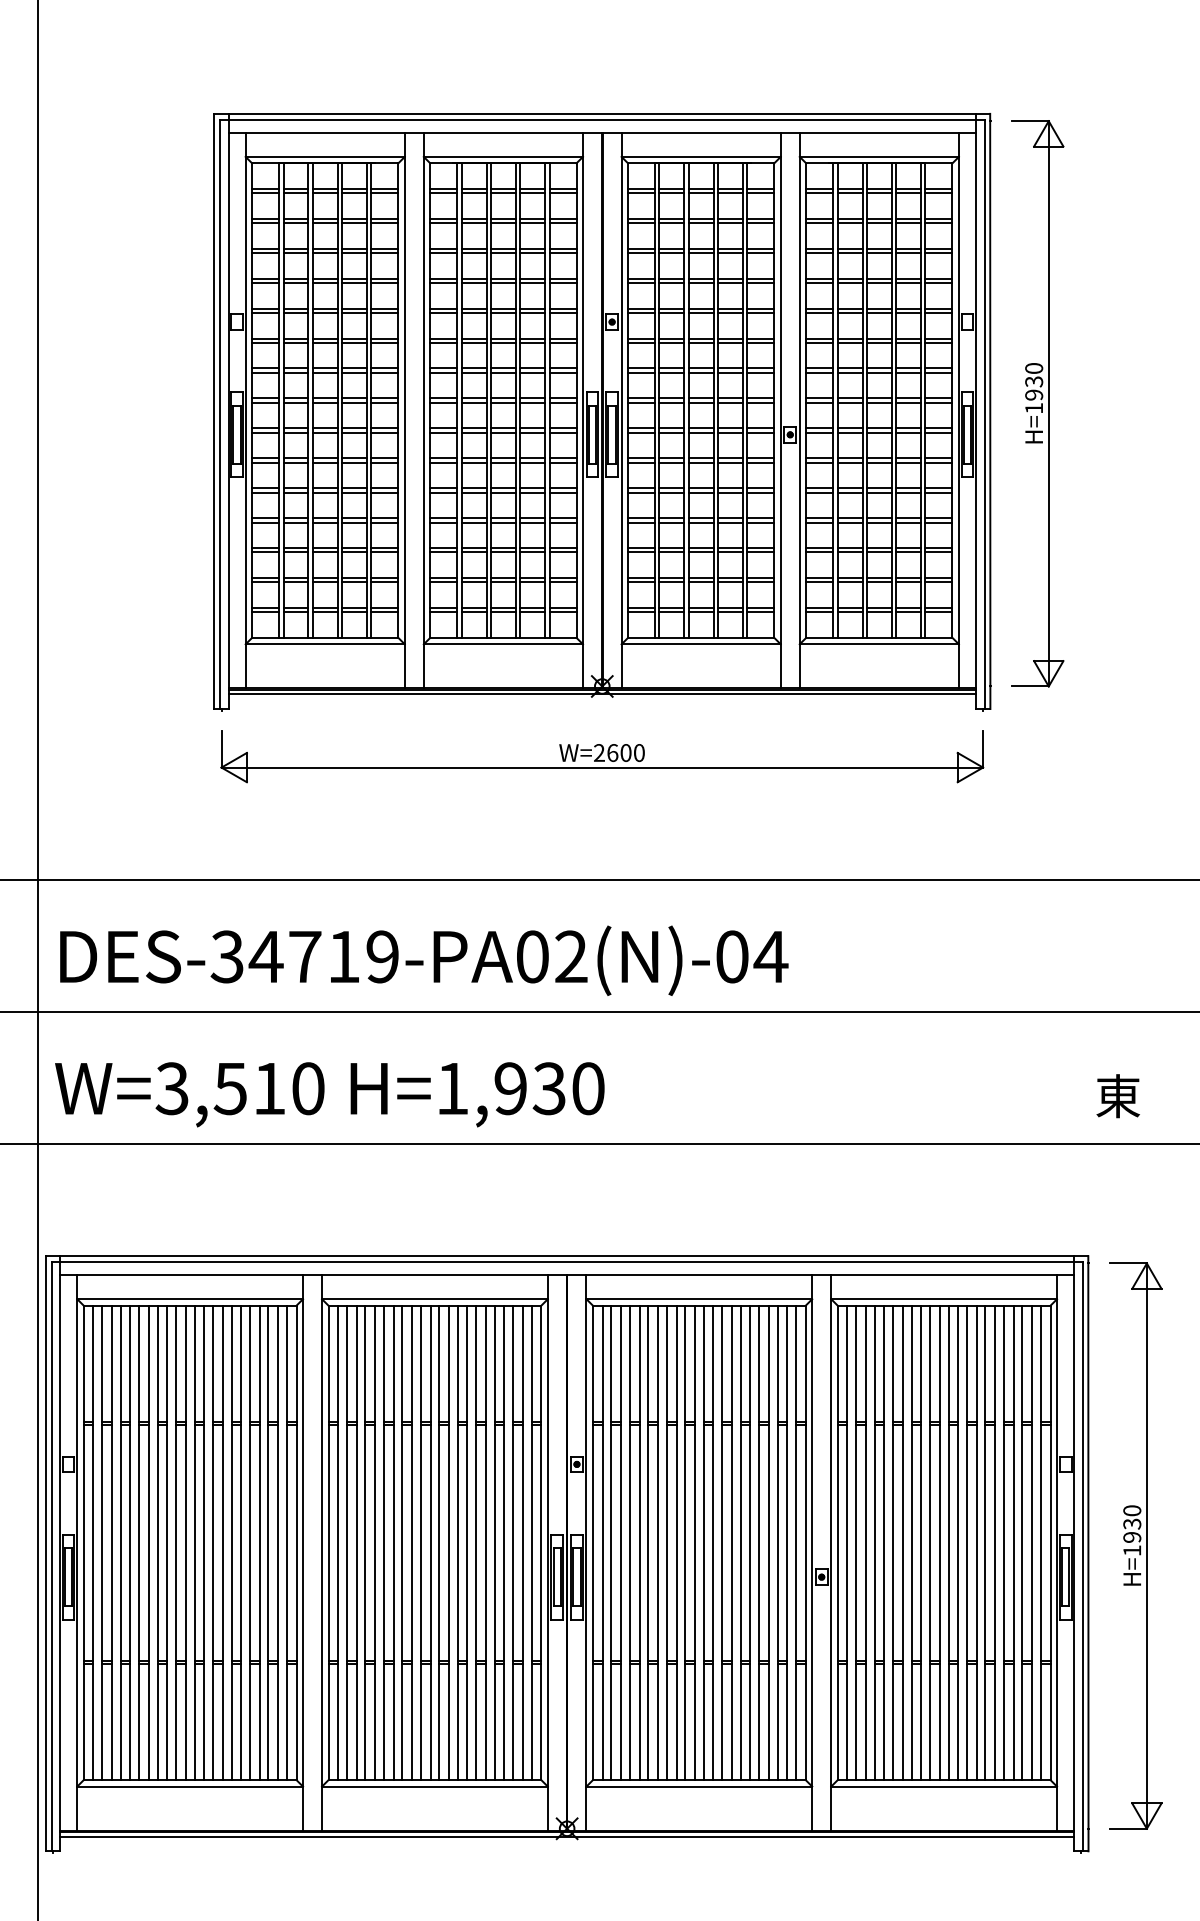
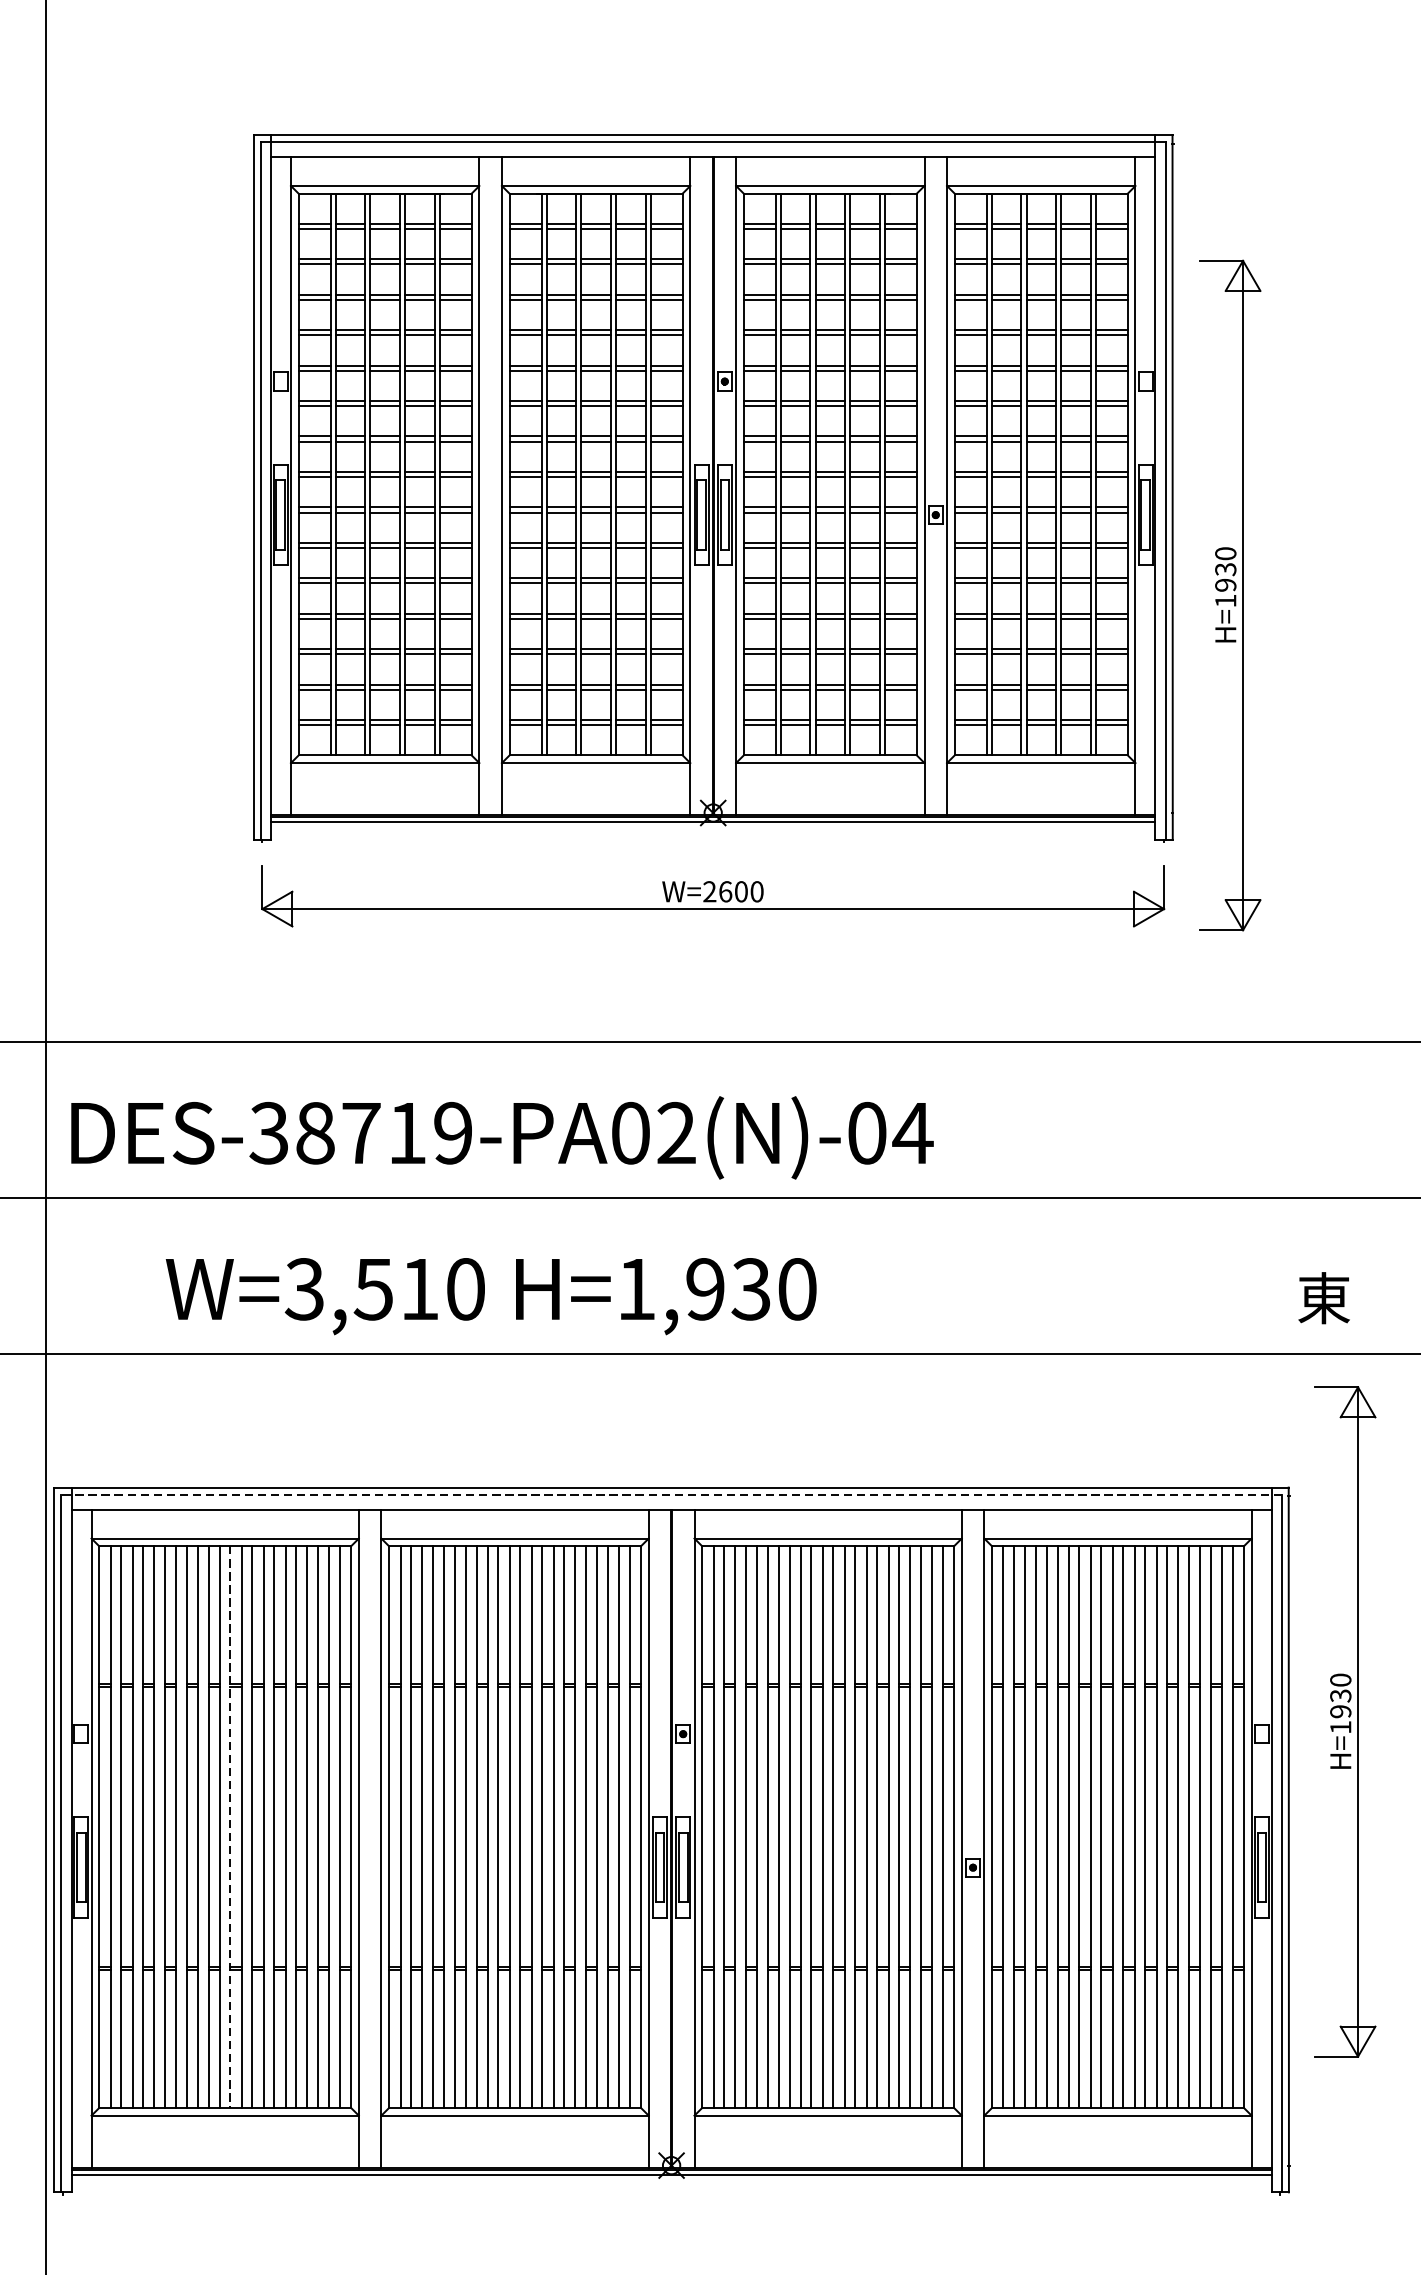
part: (1037, 403) -> (1229, 595), moved
text: (265, 956) -> (314, 1132), DES-34719-PA02(N)-04 -> DES-38719-PA02(N)-04
text: (329, 1094) -> (490, 1296), moved
line: (566, 1262) -> (670, 1495), solid -> dashed
line: (194, 1543) -> (230, 1827), solid -> dashed
part: (1135, 1545) -> (1344, 1721), moved

